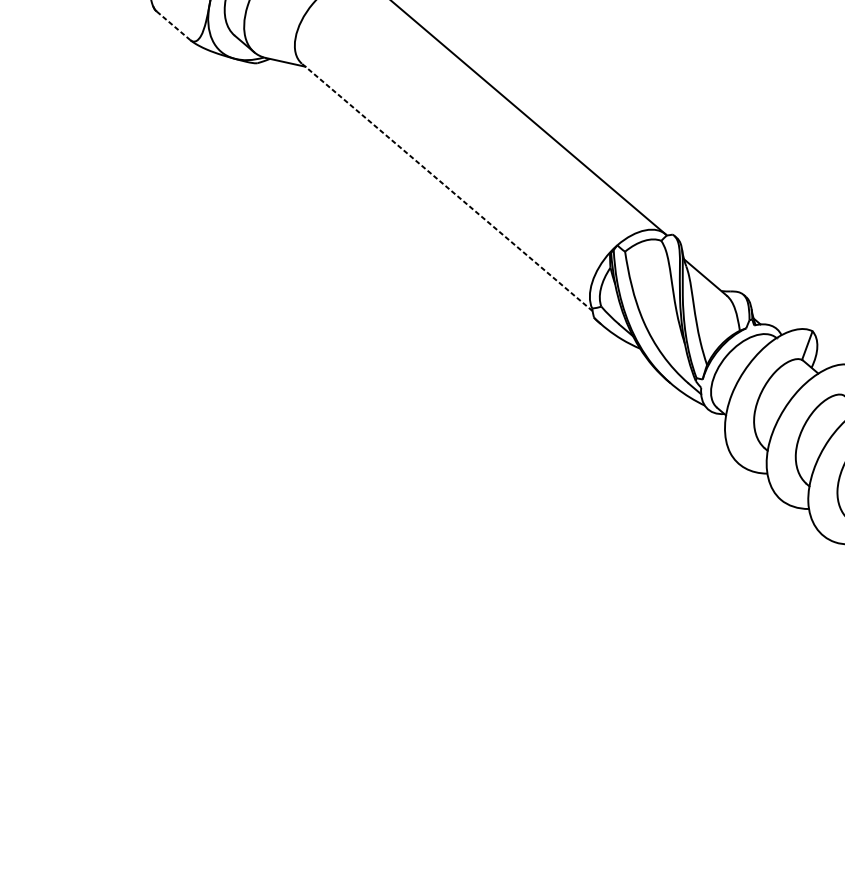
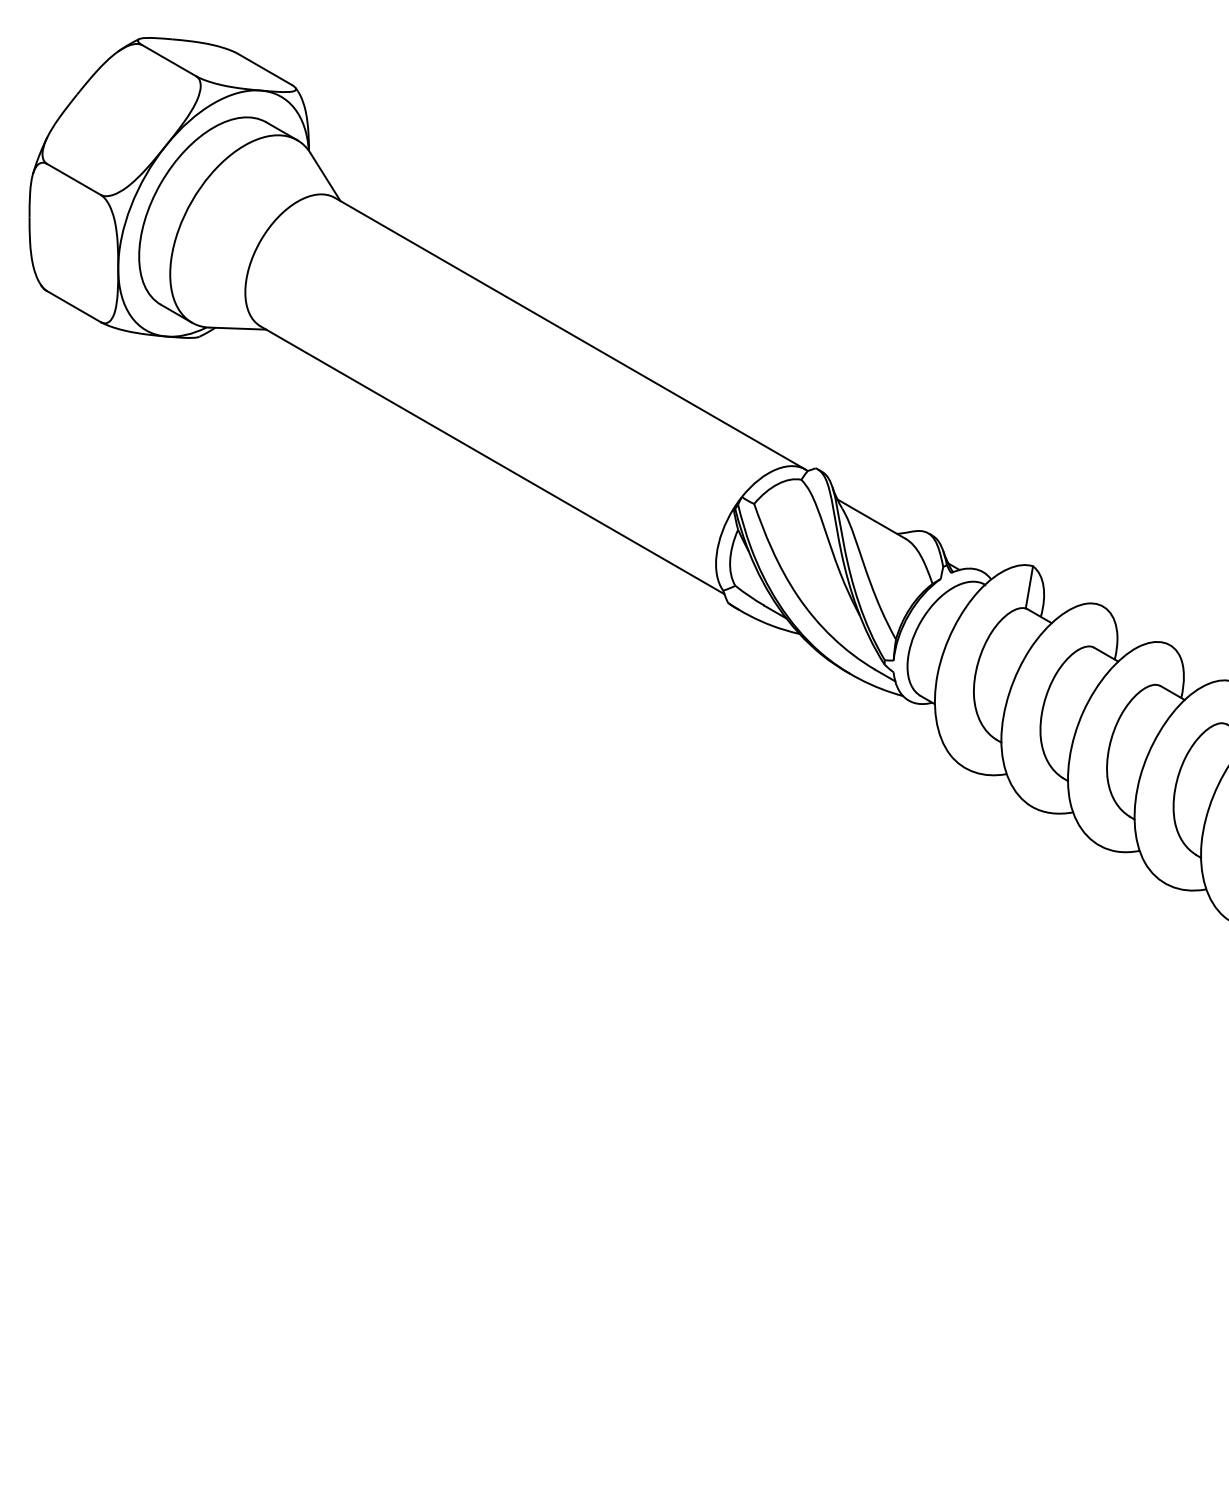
line: (173, 25) -> (73, 306), dashed -> solid
line: (447, 187) -> (492, 460), dashed -> solid

